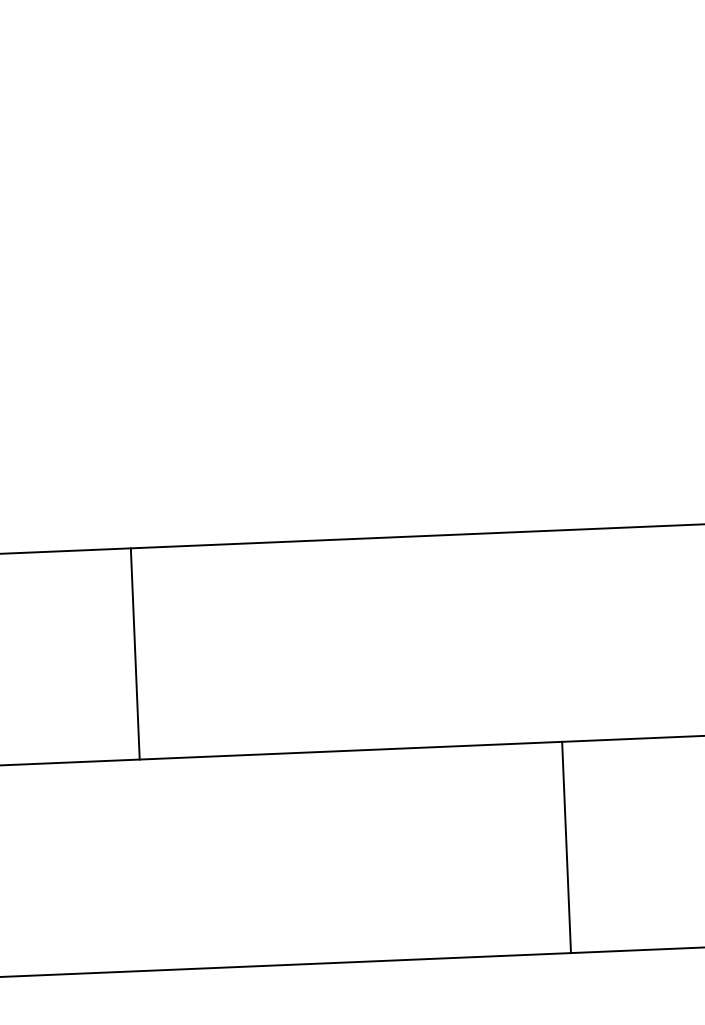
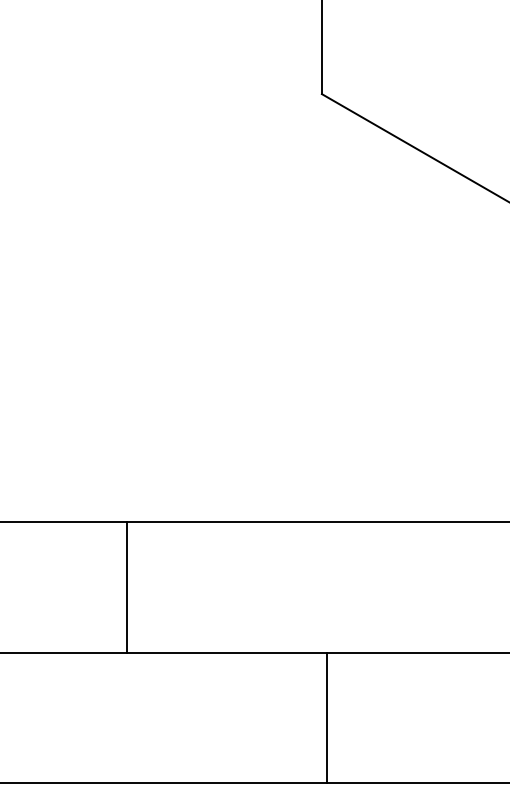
line: (135, 654) -> (127, 587), moved
line: (567, 846) -> (327, 717), moved

